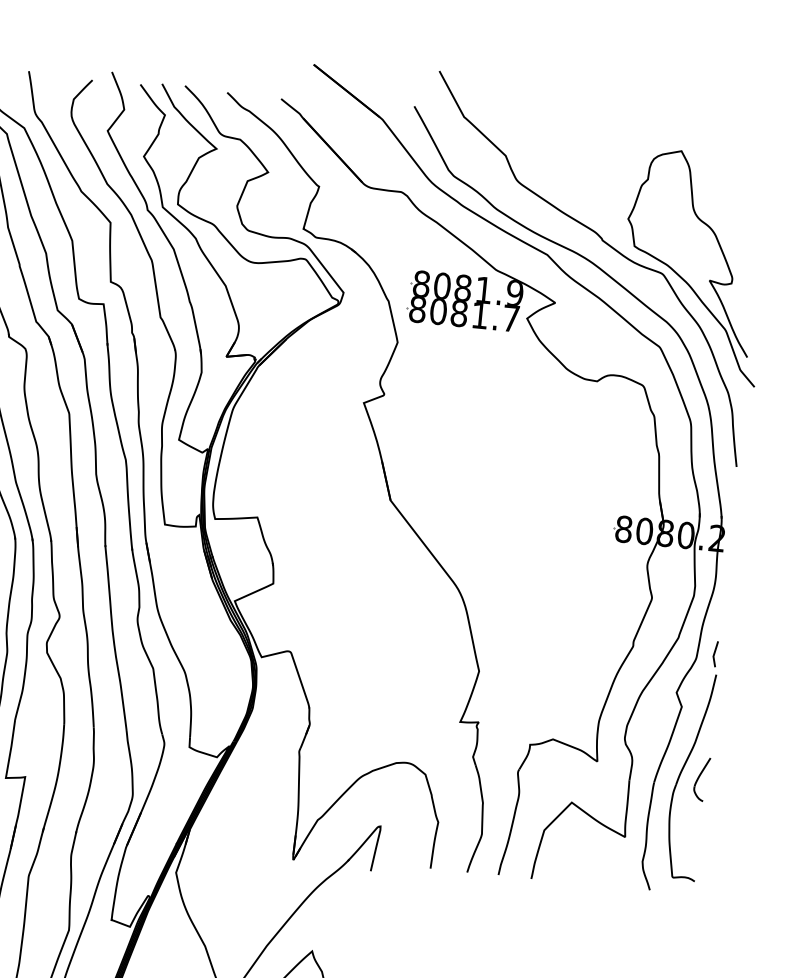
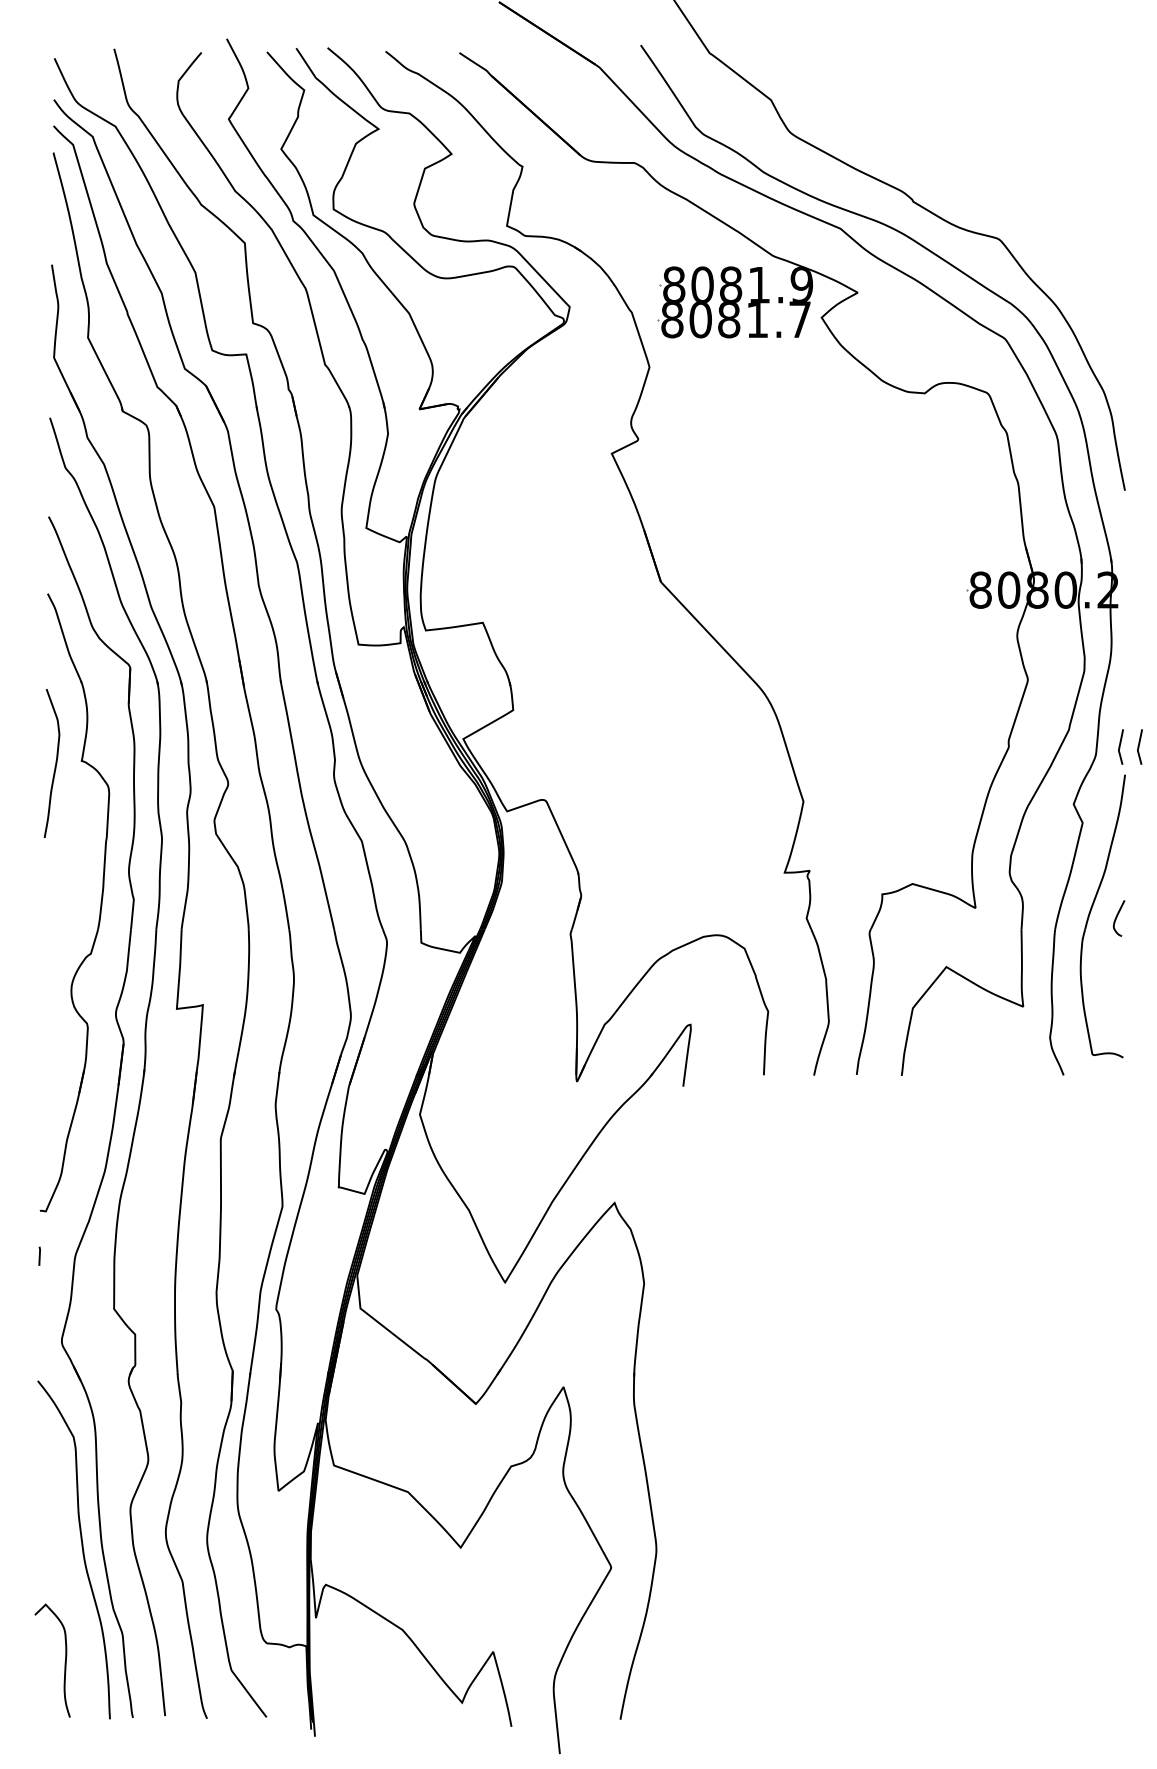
curve: (684, 279) -> (1029, 243), removed
line: (728, 655) -> (1139, 746), added
part: (701, 779) -> (1118, 918), size x0.6

